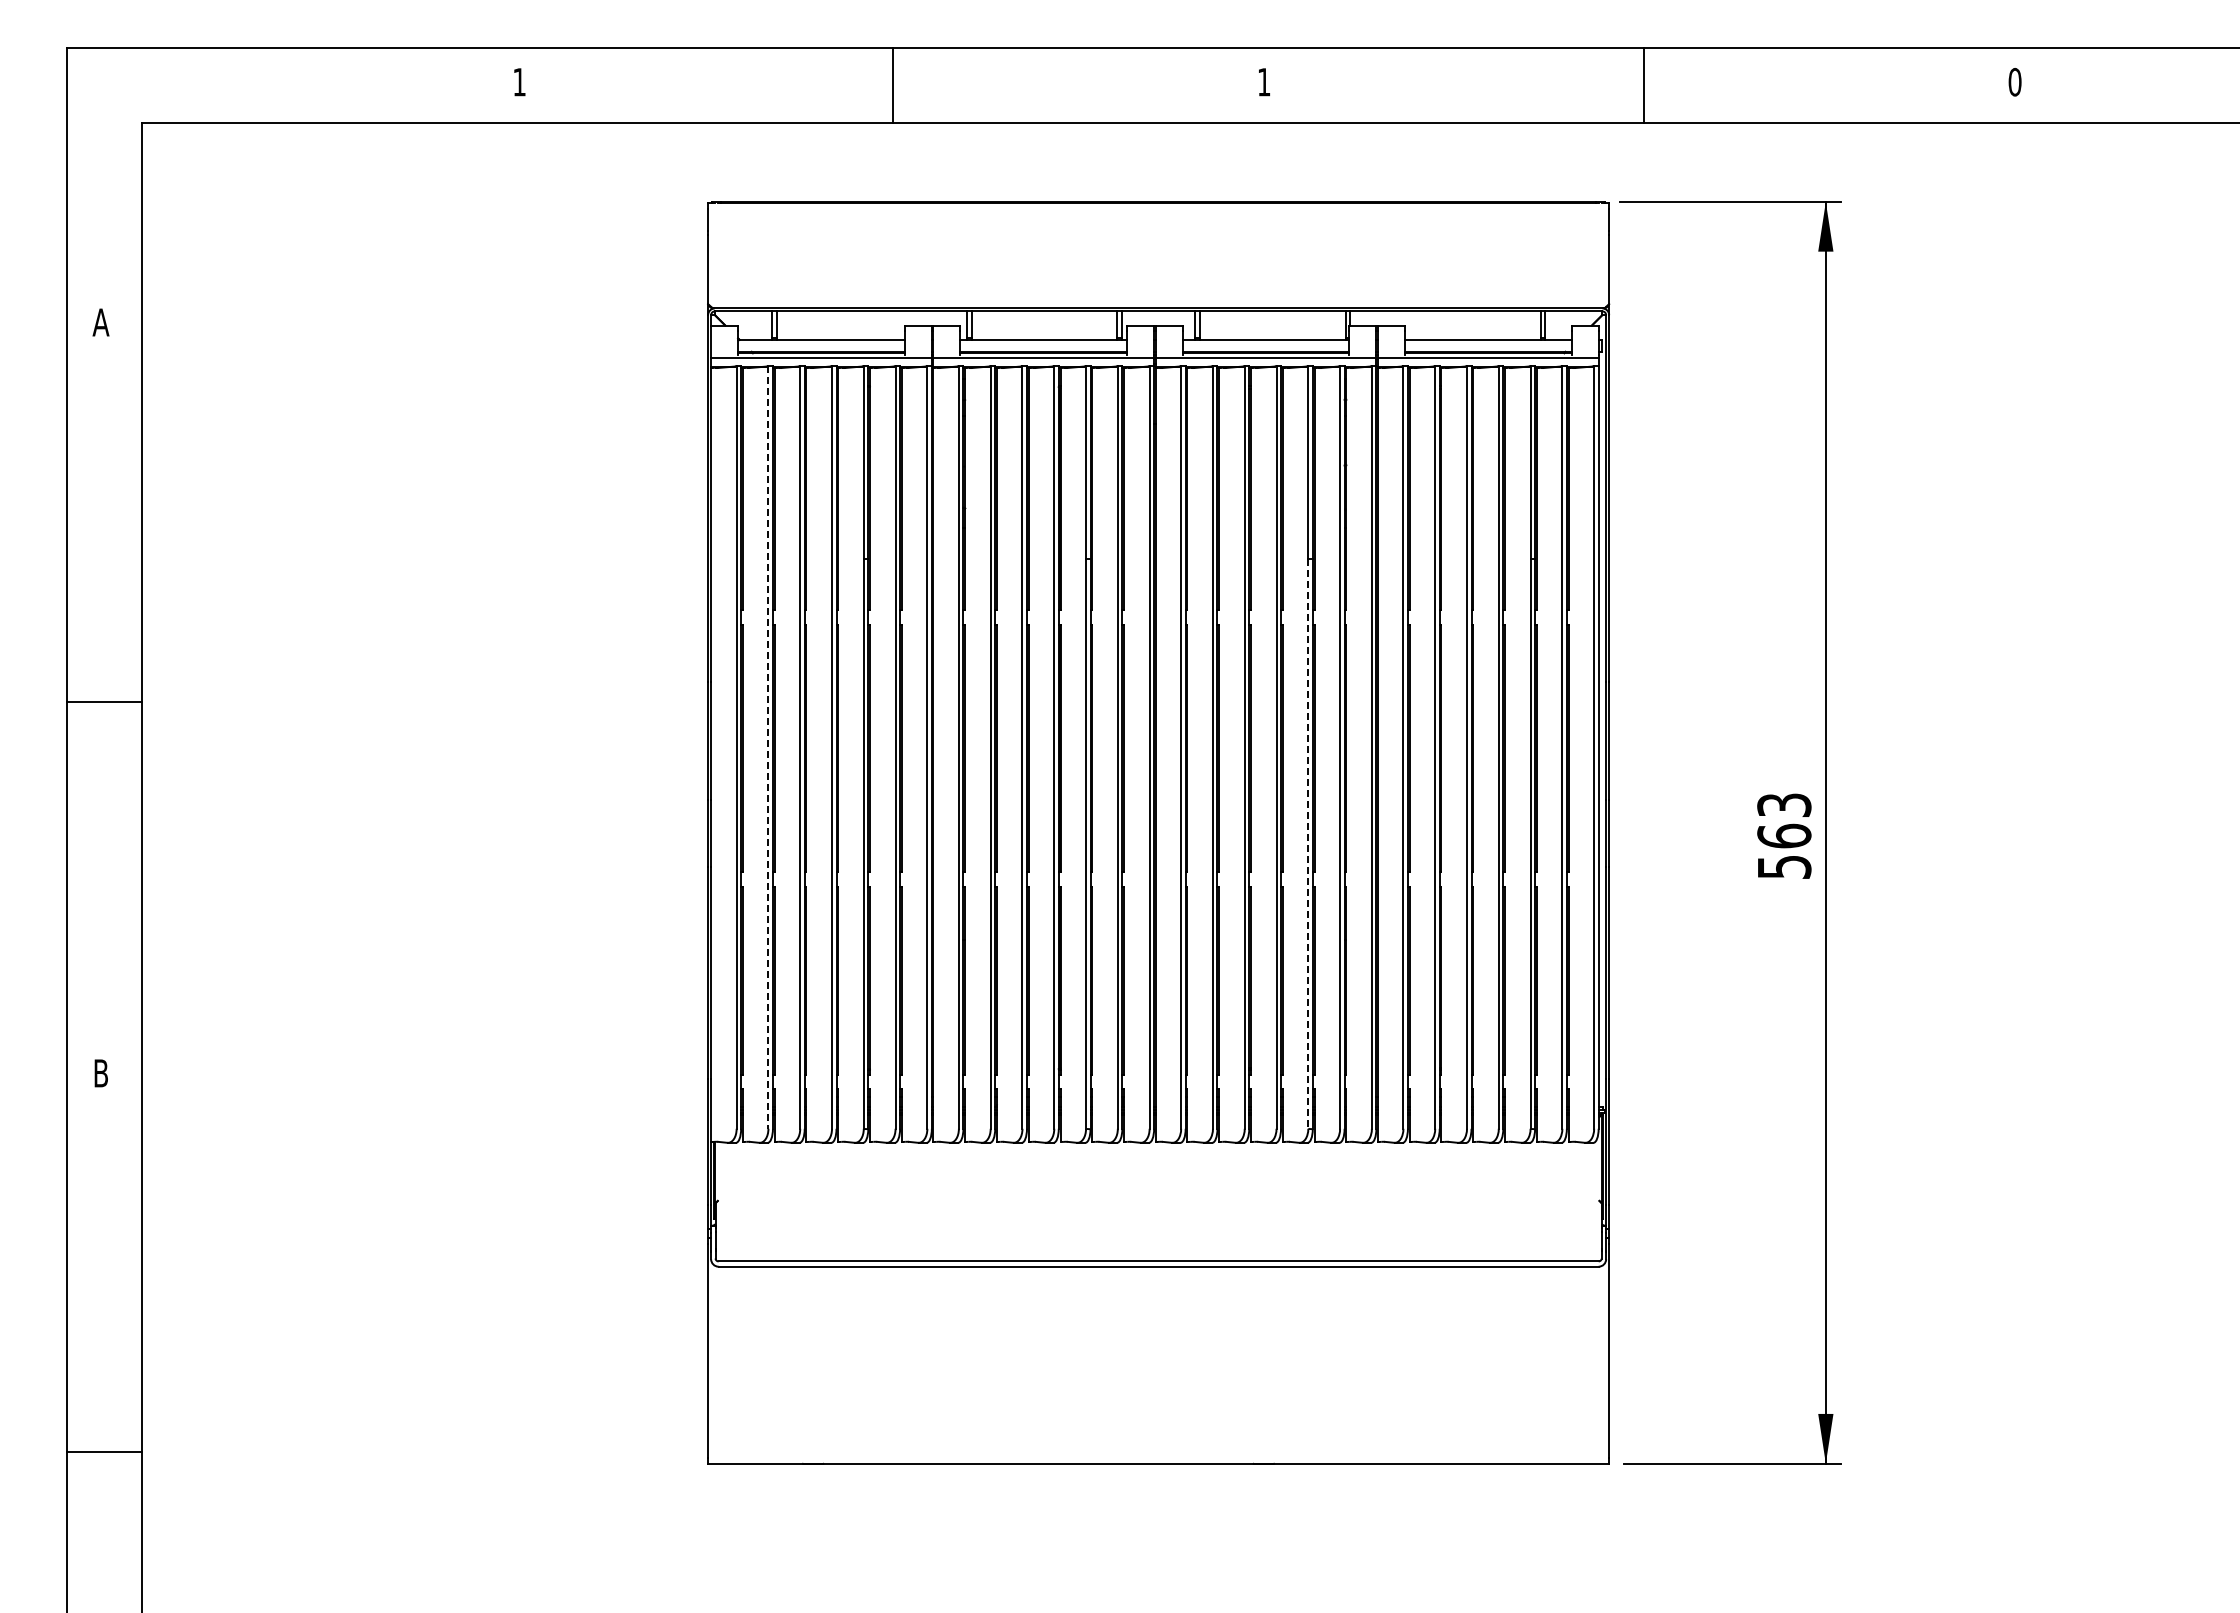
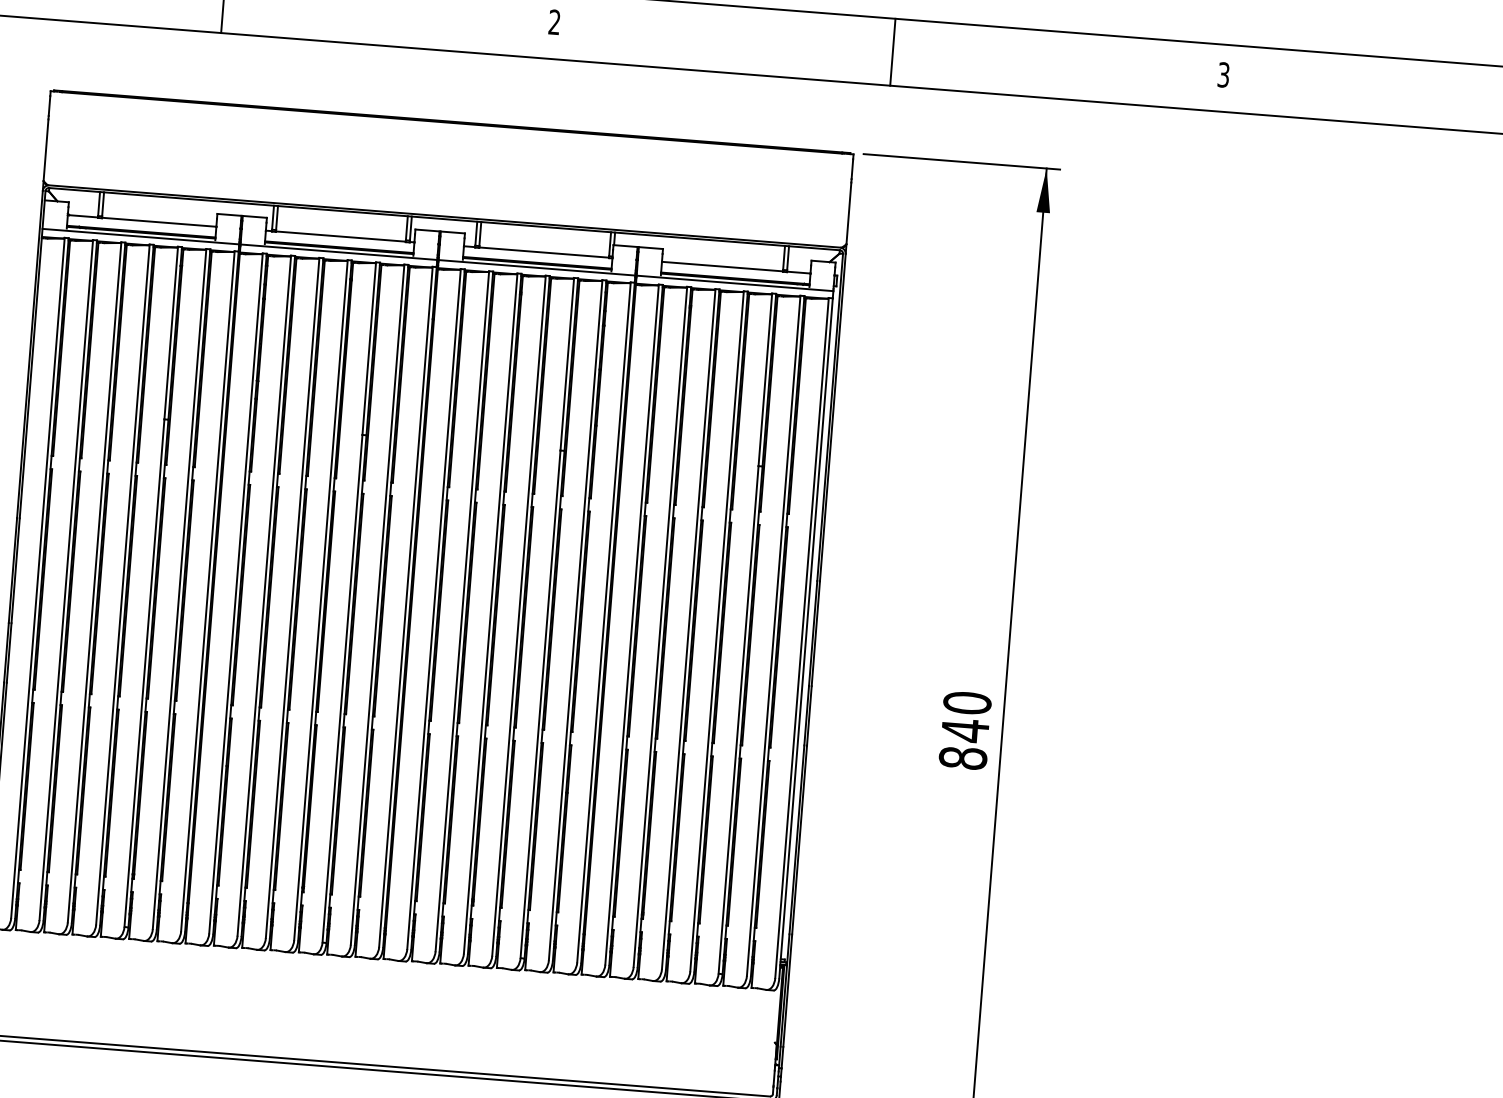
text: (1264, 81) -> (554, 21), 1 -> 2
text: (2014, 82) -> (1223, 75), 0 -> 3
line: (768, 747) -> (66, 580), dashed -> solid
text: (1784, 836) -> (965, 730), 563 -> 840
line: (1308, 844) -> (540, 704), dashed -> solid

